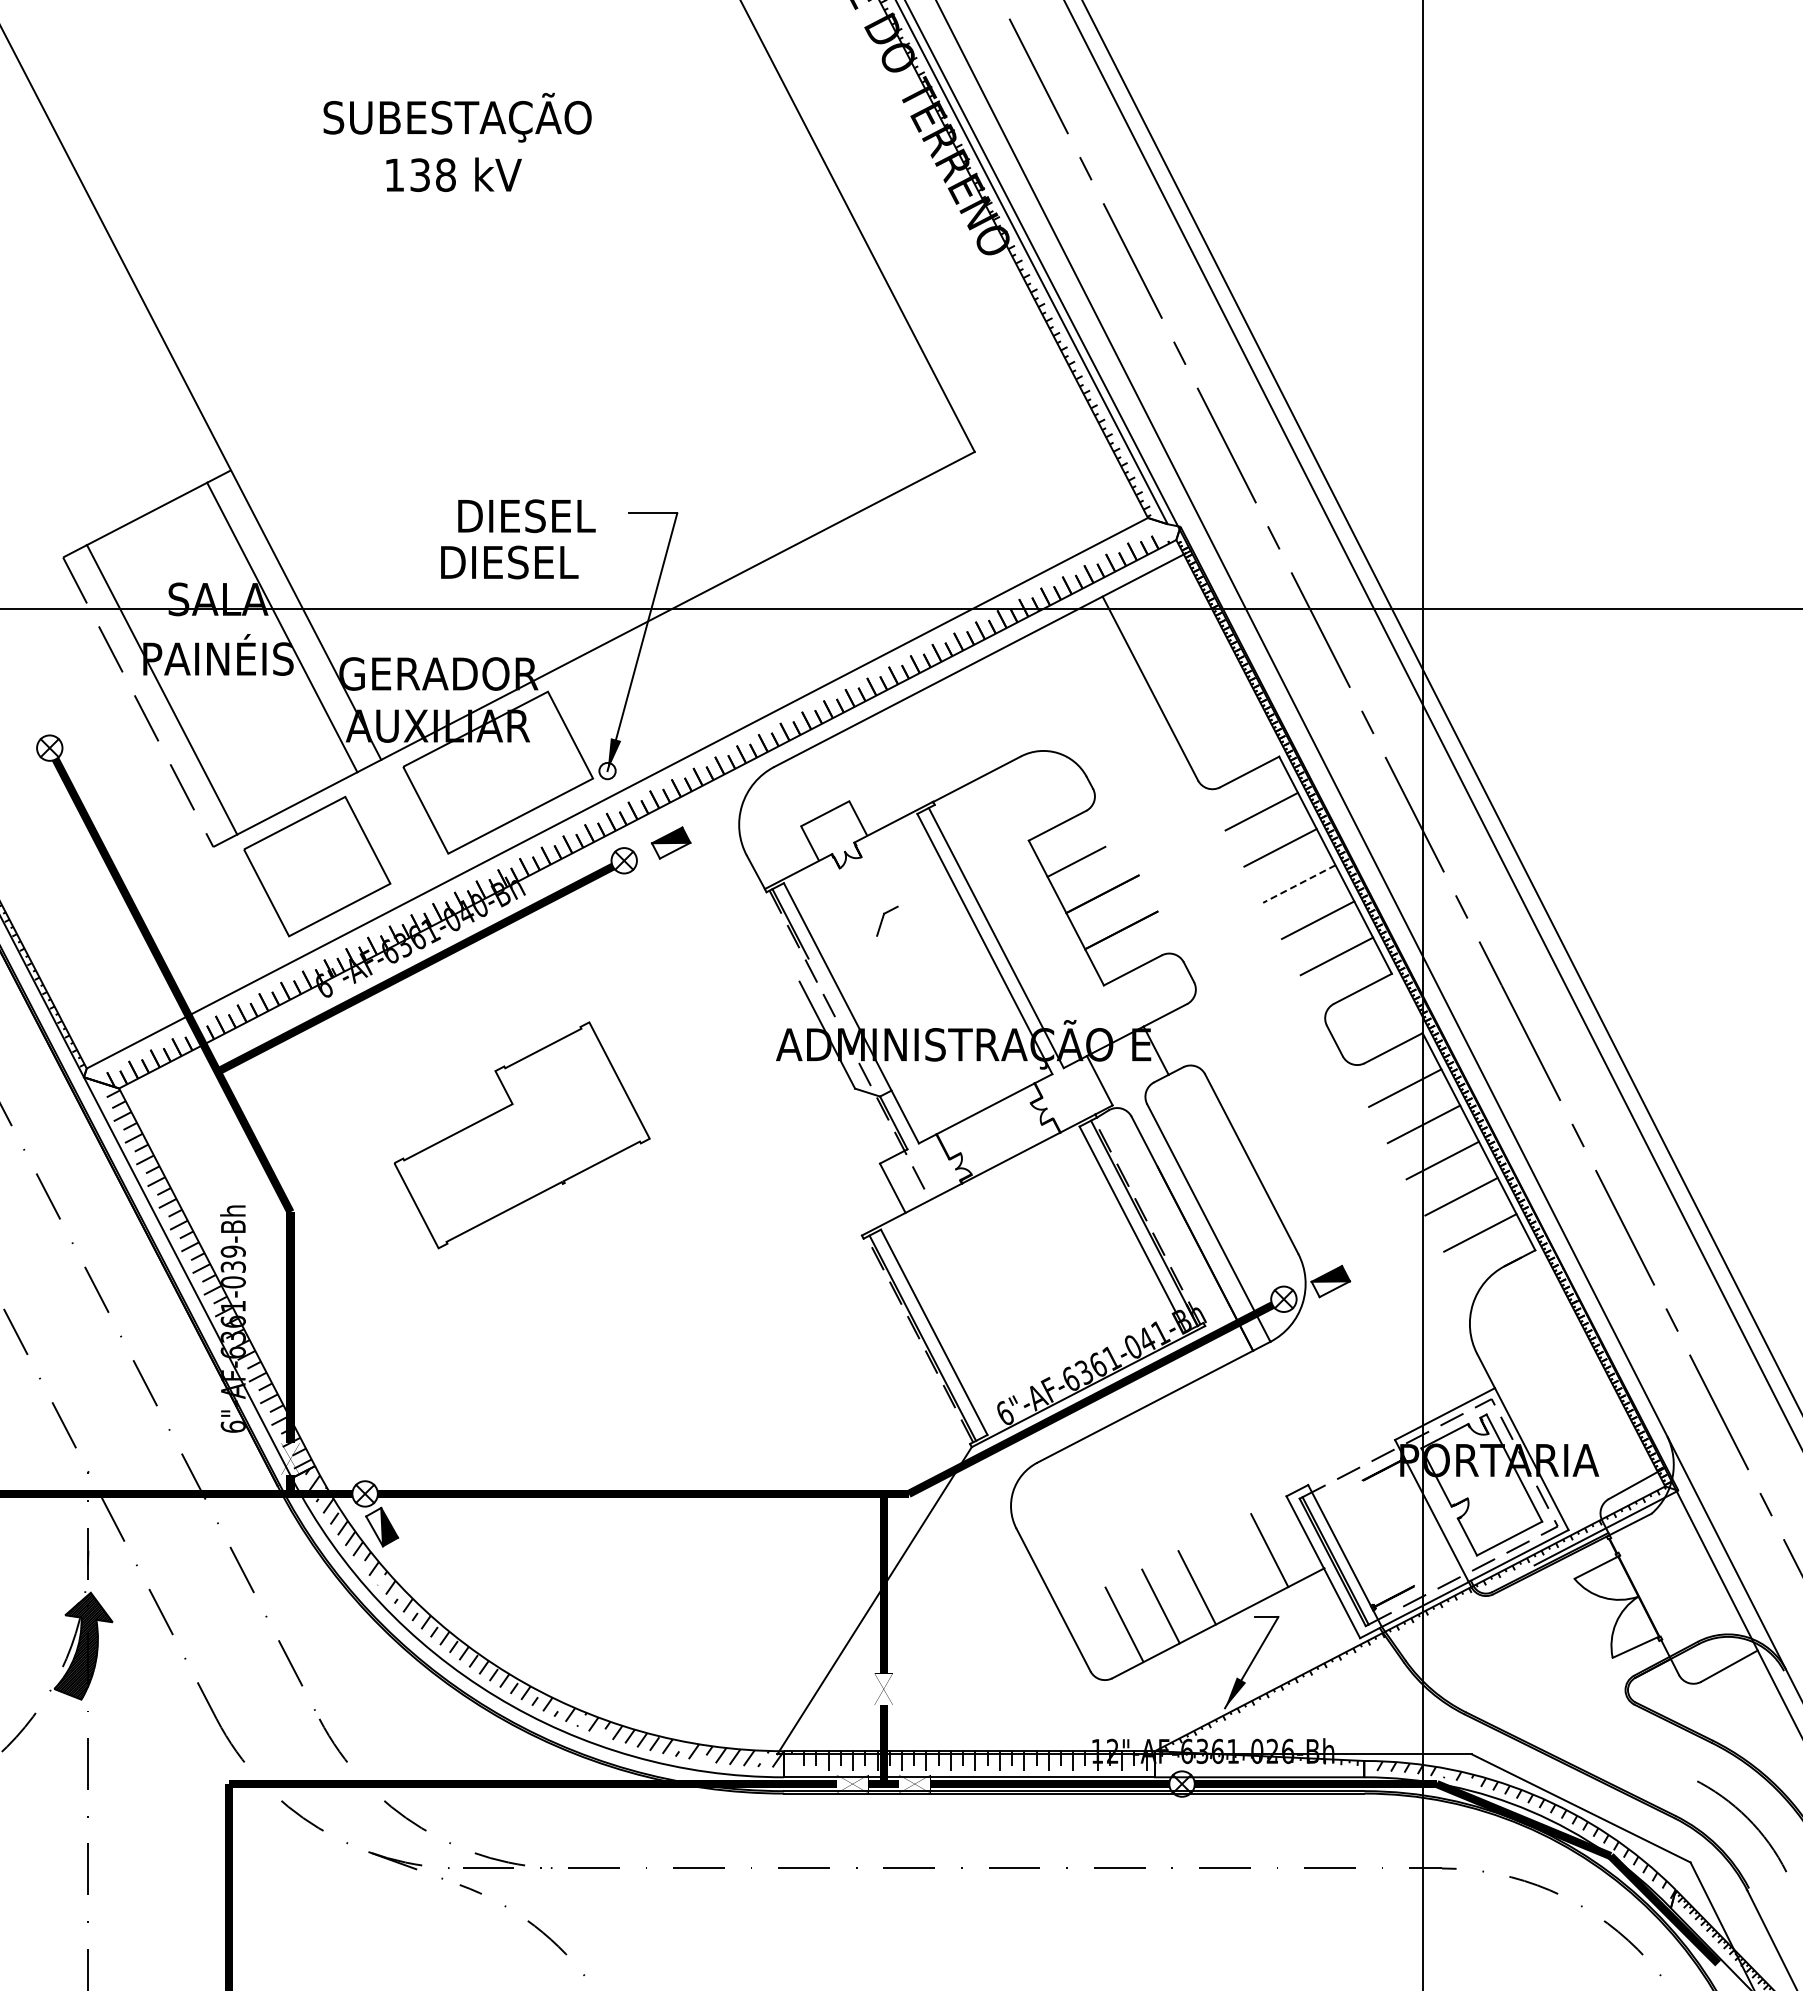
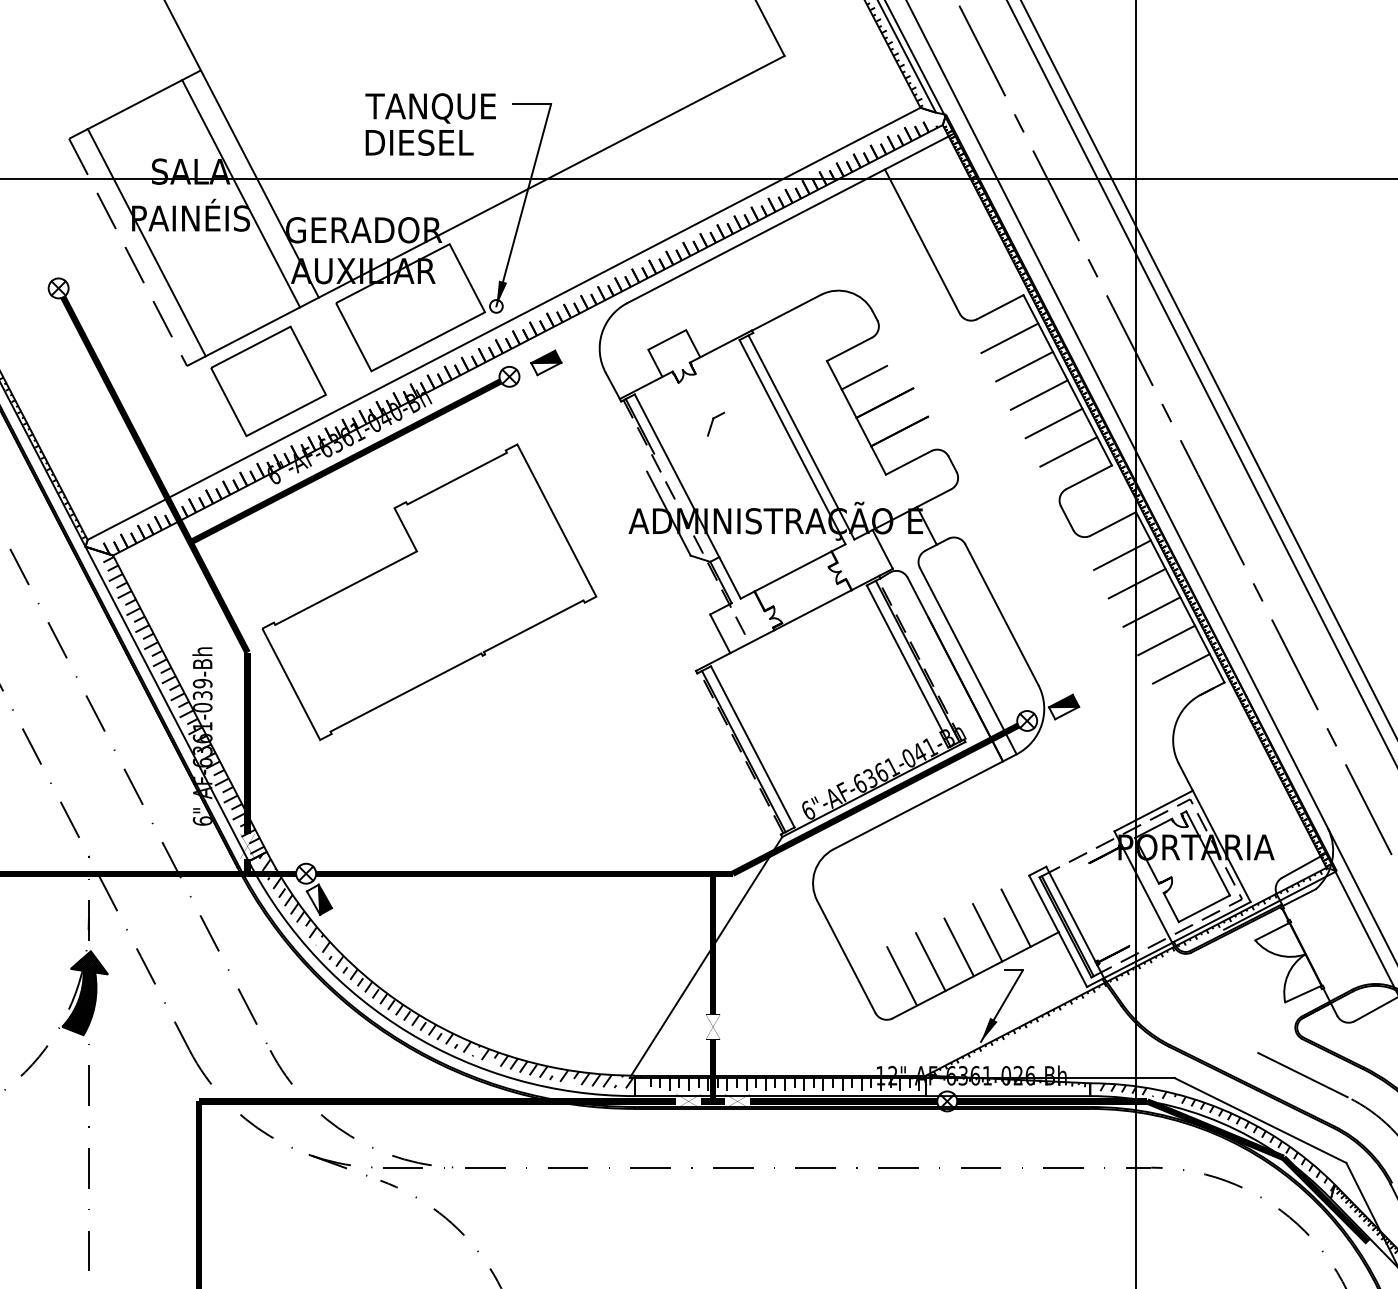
text: (523, 518) -> (430, 108), DIESEL -> TANQUE
line: (1299, 884) -> (1039, 395), dashed -> solid
part: (521, 1135) -> (428, 592), size x1.67
line: (1233, 1568) -> (987, 932), added
line: (1633, 1749) -> (1301, 1074), added

